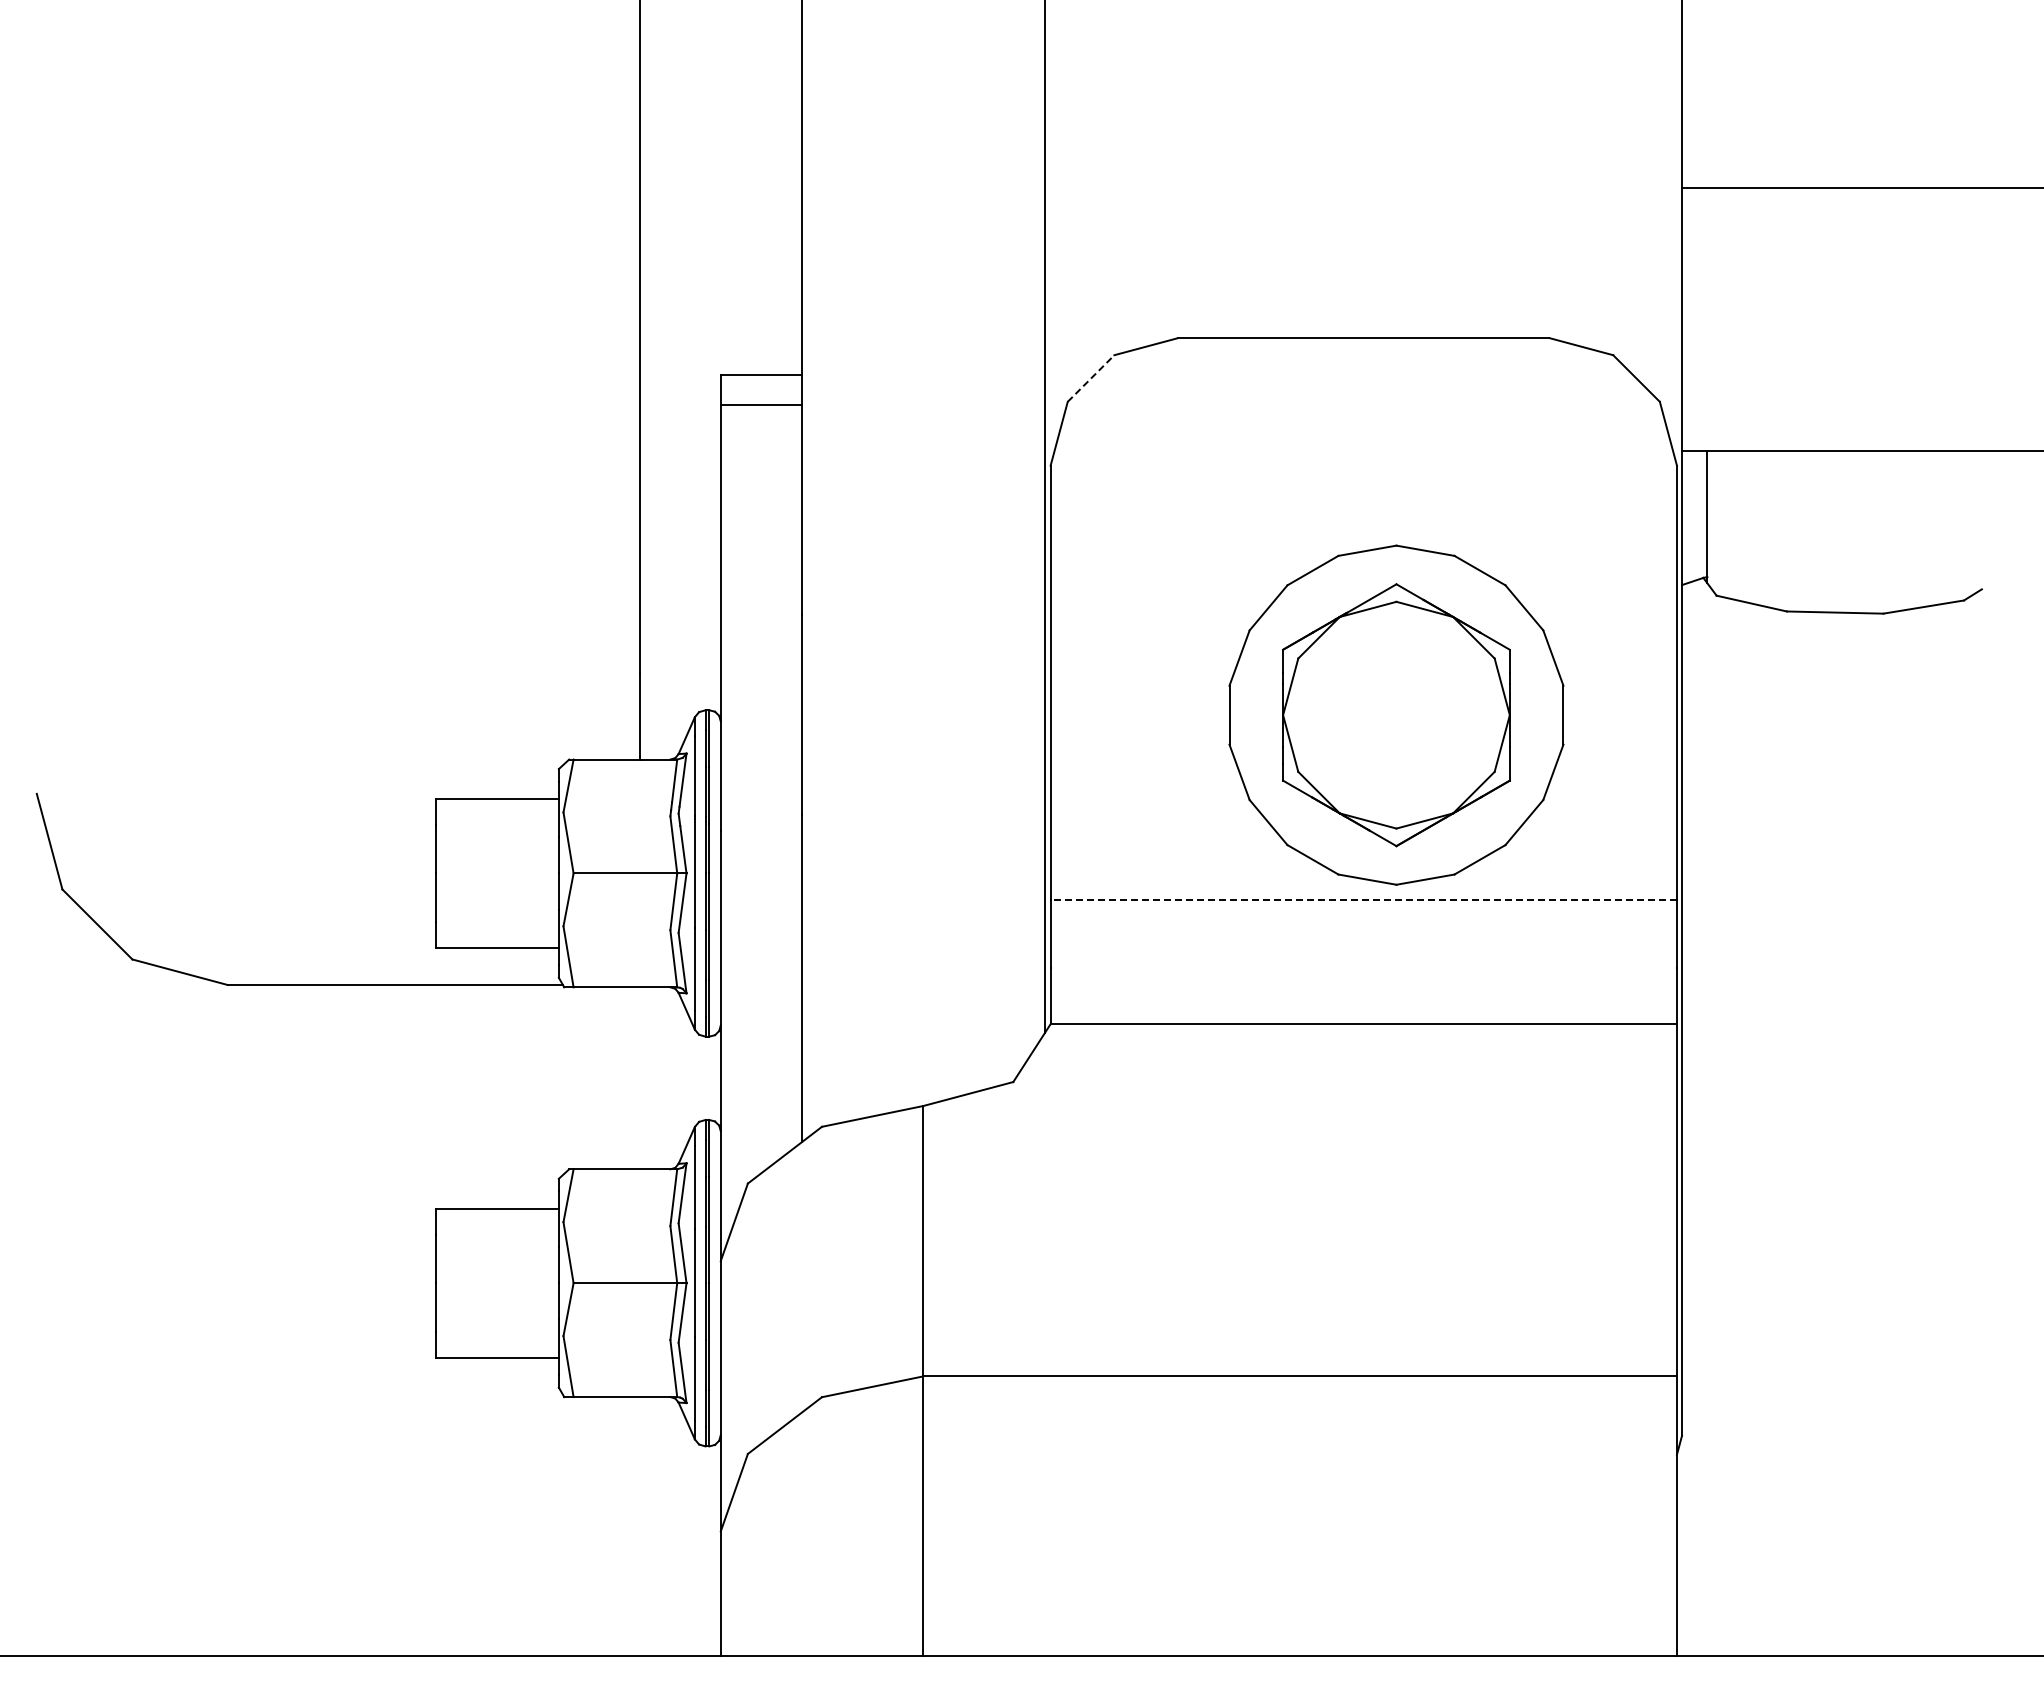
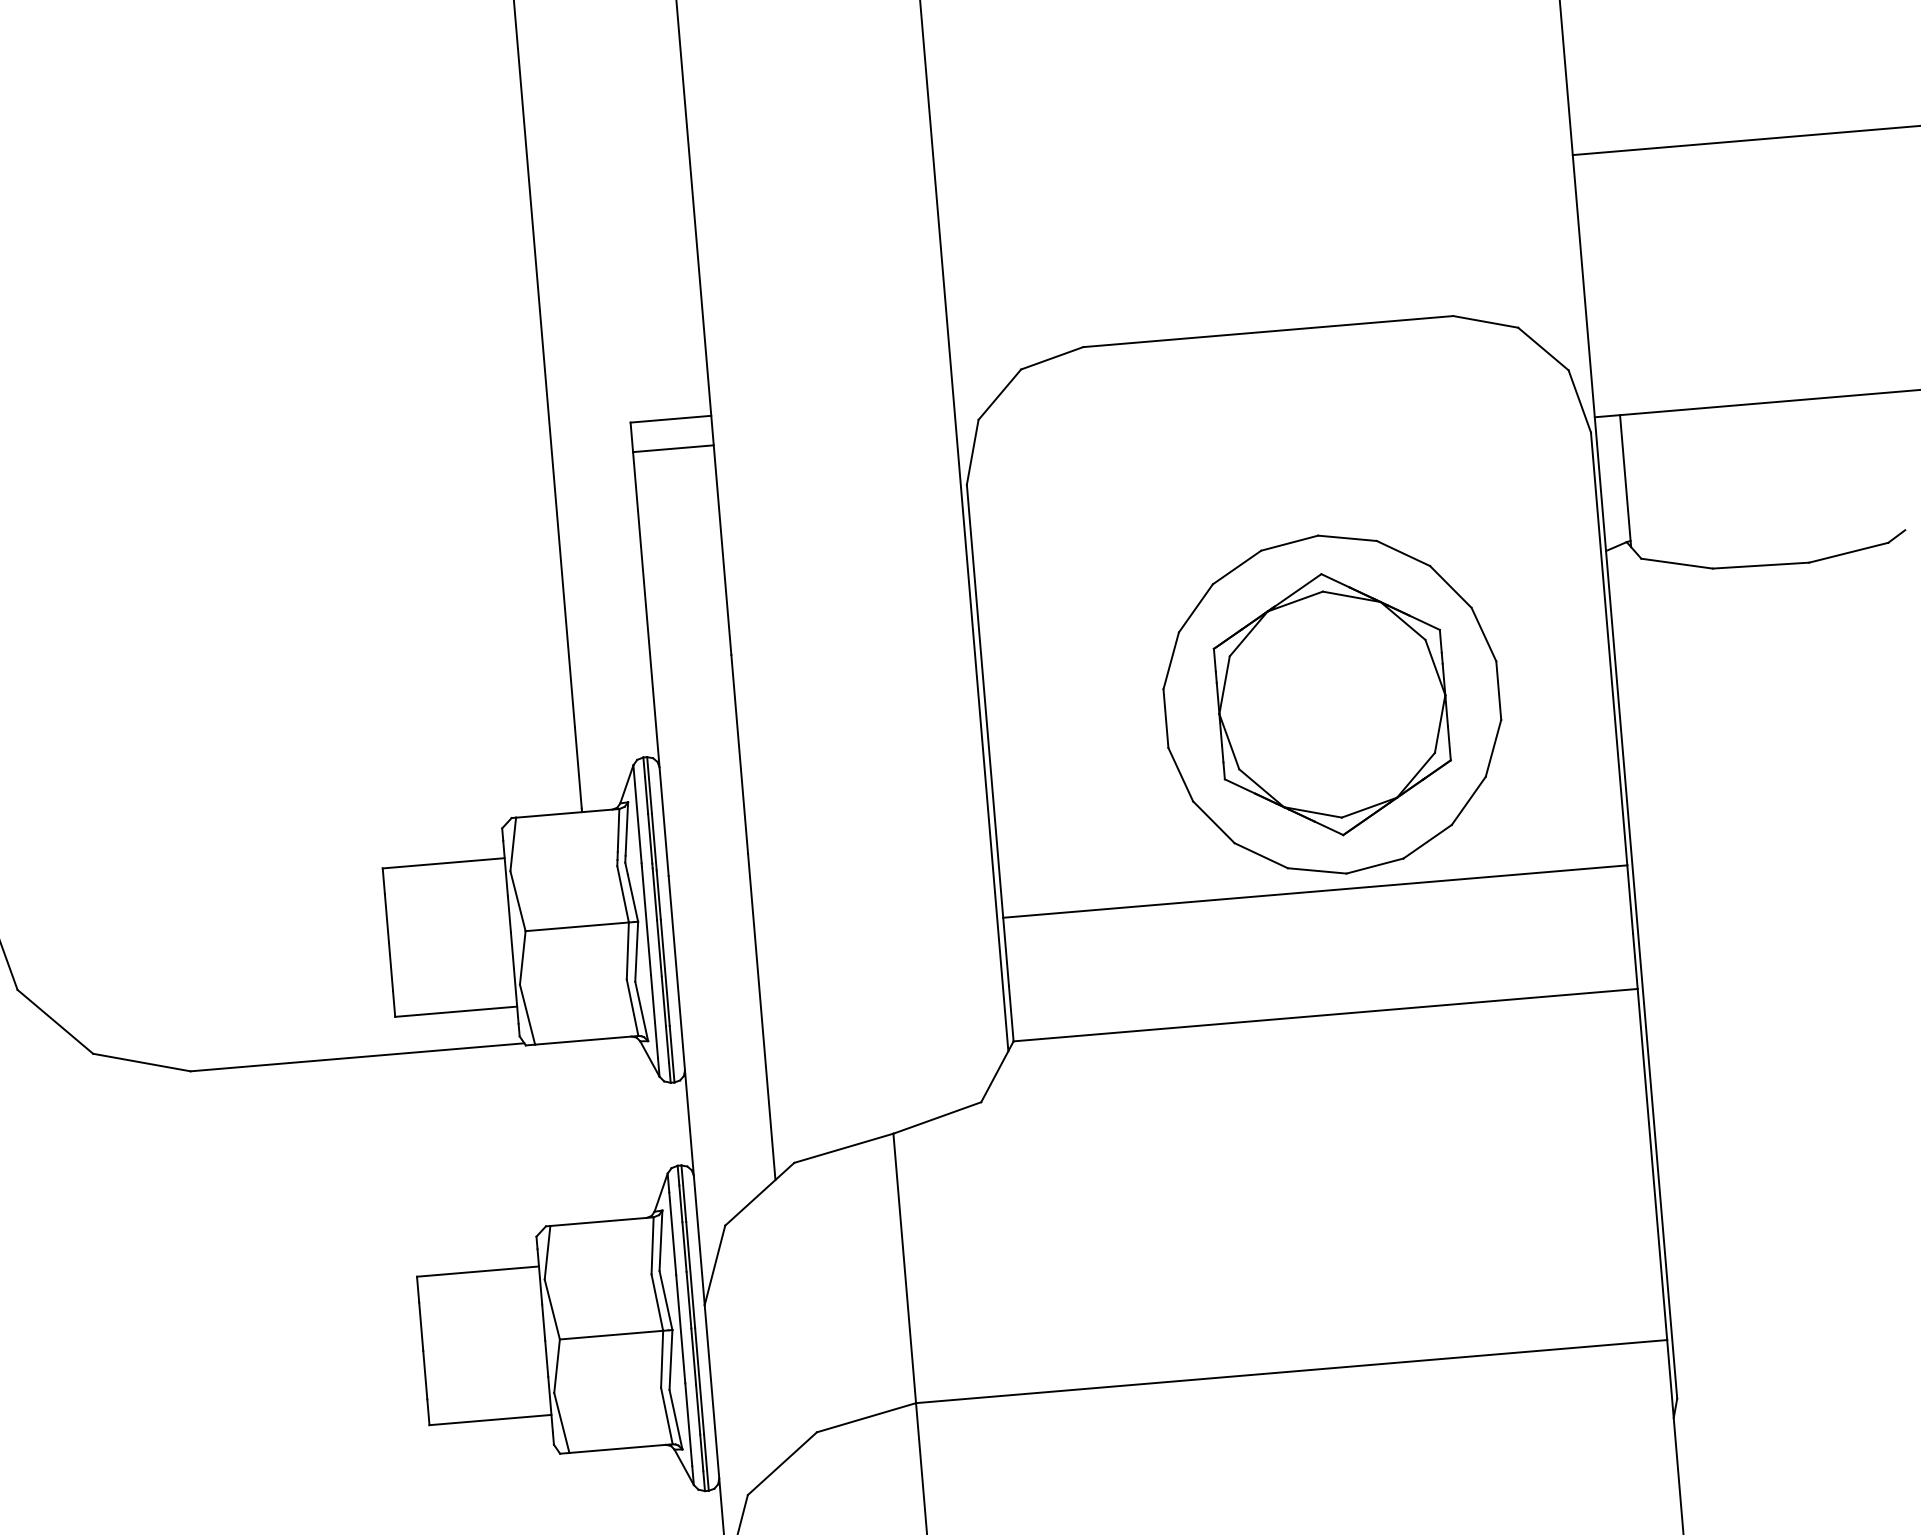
line: (1091, 378) -> (1000, 394), dashed -> solid
line: (1363, 900) -> (1315, 892), dashed -> solid

